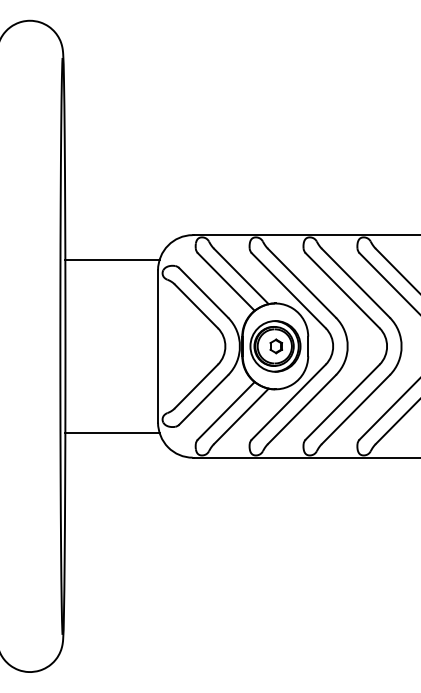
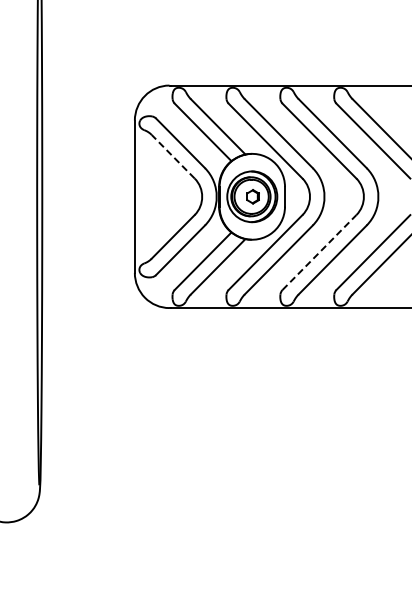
line: (112, 259) -> (89, 109), removed
line: (196, 306) -> (173, 156), solid -> dashed
line: (342, 402) -> (319, 252), solid -> dashed
line: (112, 433) -> (89, 283), removed

